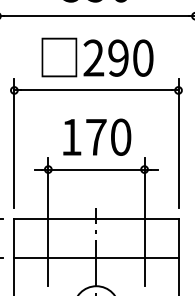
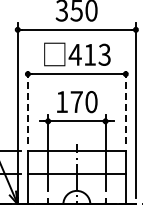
text: (117, 57) -> (89, 54), 290 -> 413
line: (13, 143) -> (27, 105), solid -> dashed
line: (177, 143) -> (125, 105), solid -> dashed

